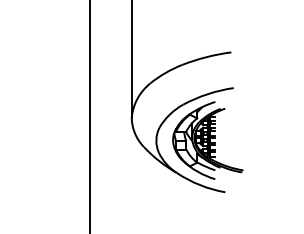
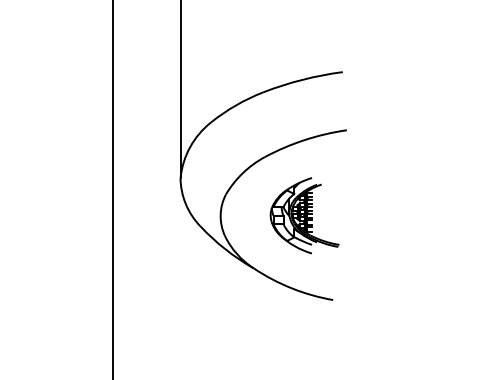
part: (207, 140) -> (303, 215), size x0.6

